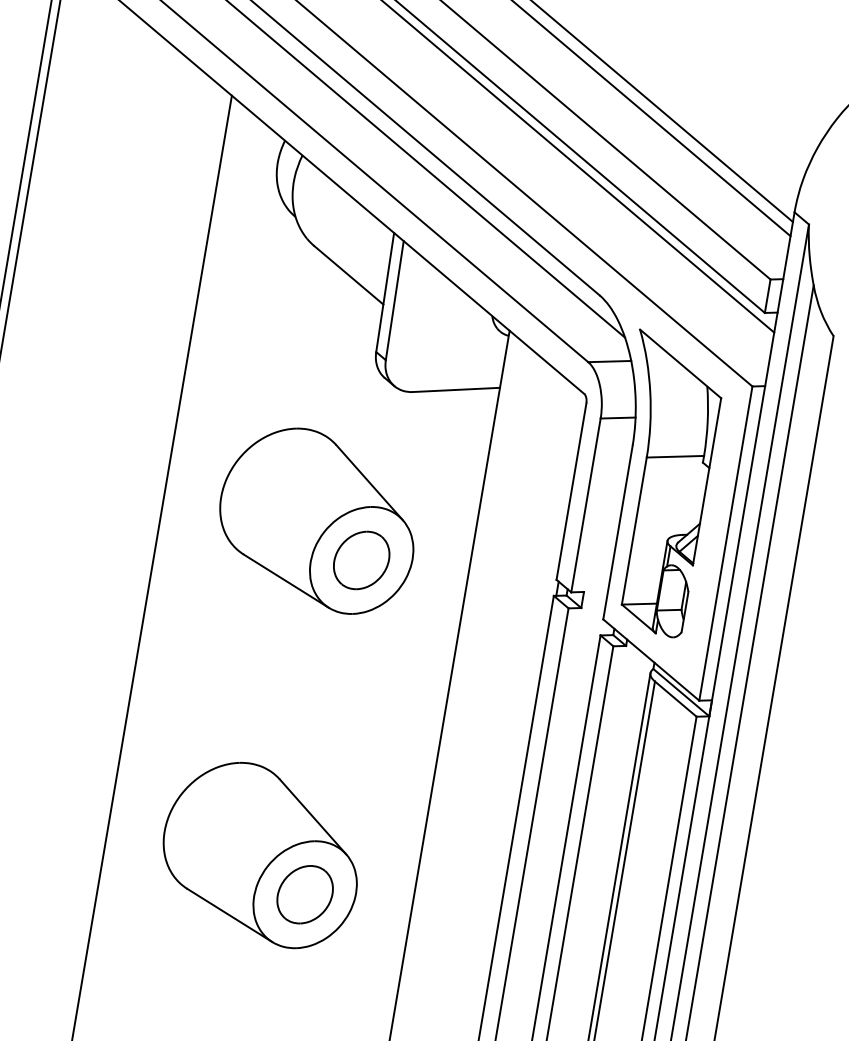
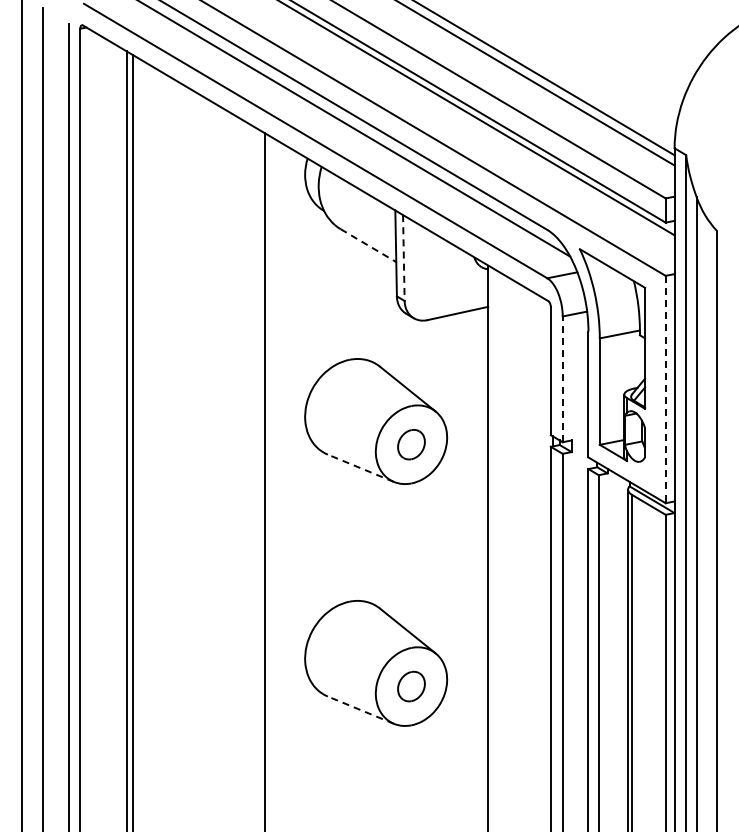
line: (348, 275) -> (368, 245), solid -> dashed
line: (394, 301) -> (403, 258), solid -> dashed
line: (585, 505) -> (562, 379), solid -> dashed
line: (725, 543) -> (665, 389), solid -> dashed
part: (361, 560) -> (411, 444), size x0.7
line: (285, 581) -> (360, 468), solid -> dashed
part: (305, 894) -> (411, 686), size x0.7
line: (229, 915) -> (360, 710), solid -> dashed

